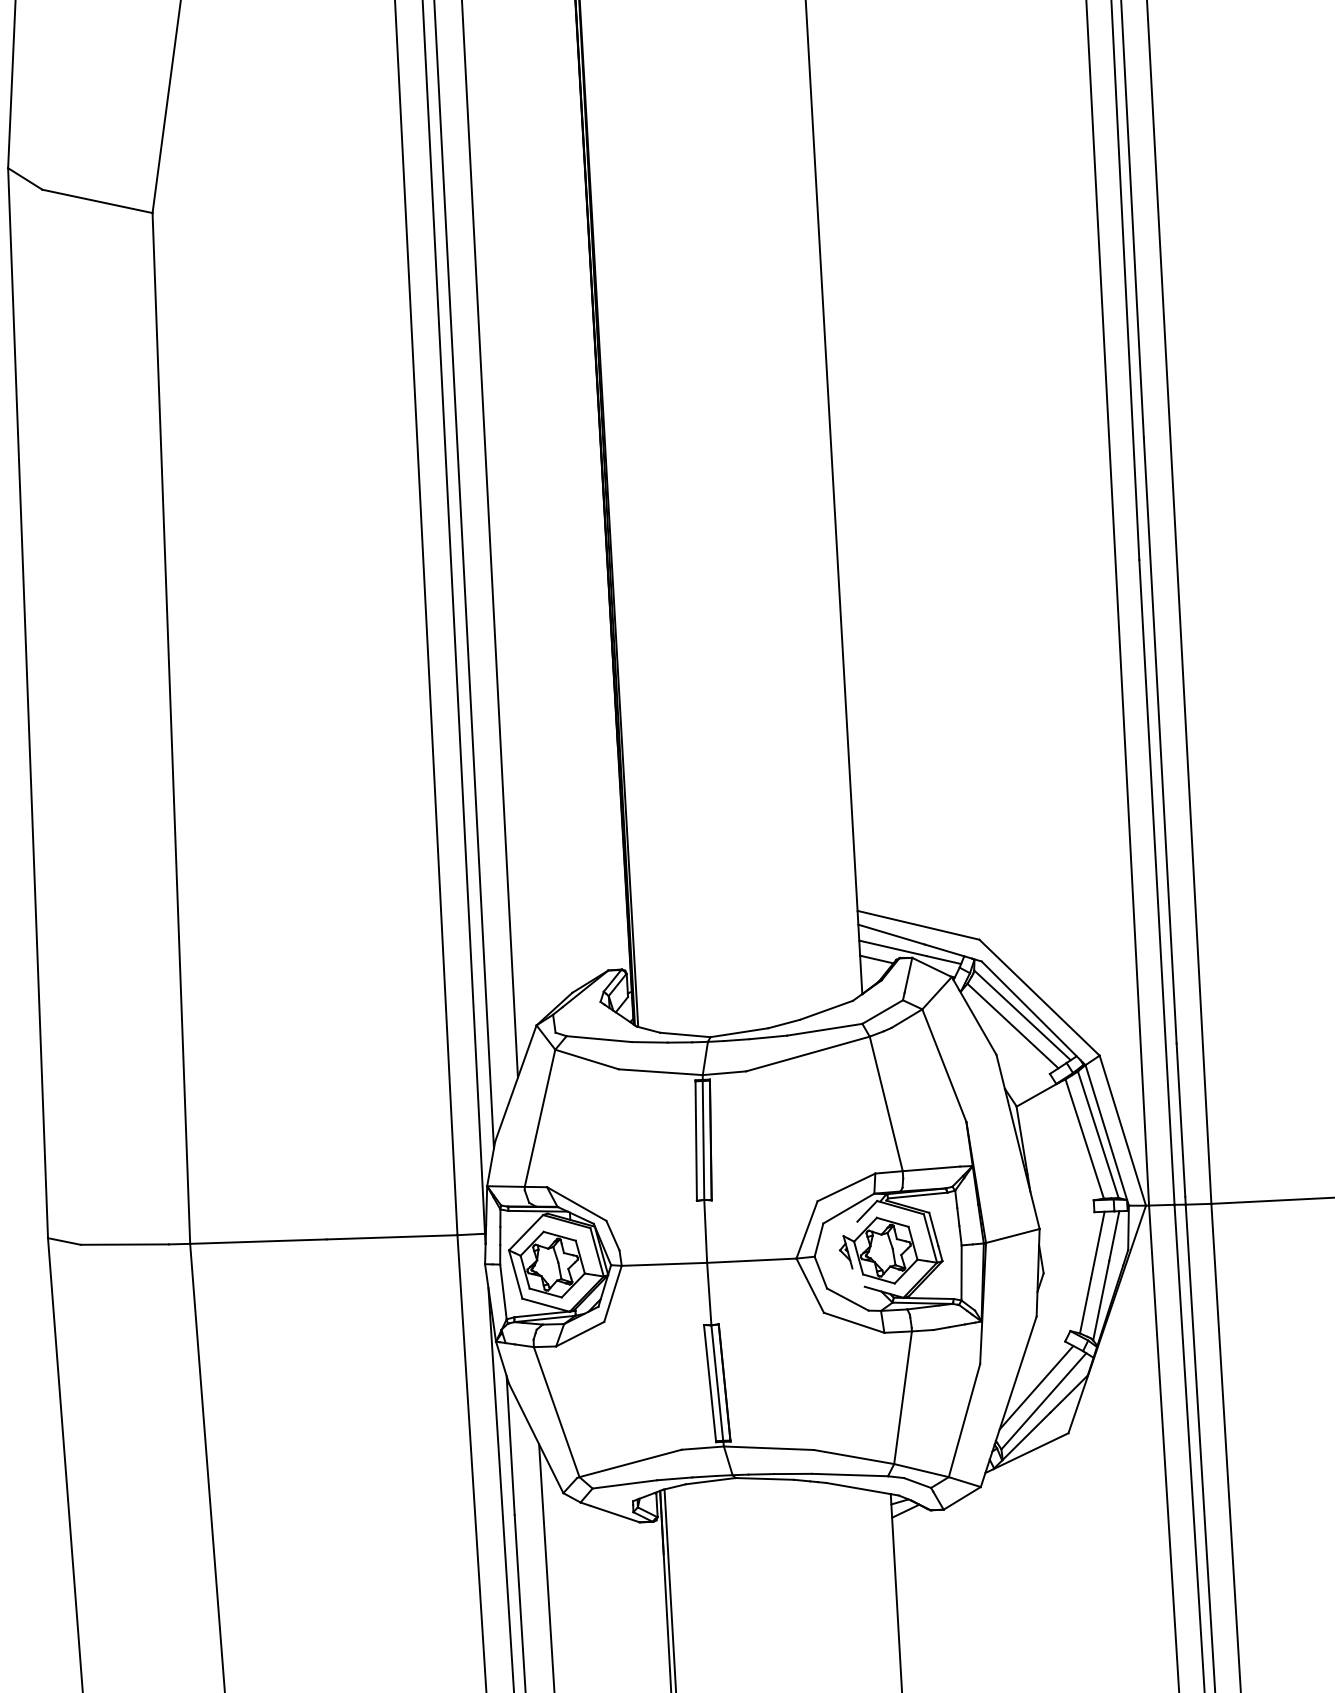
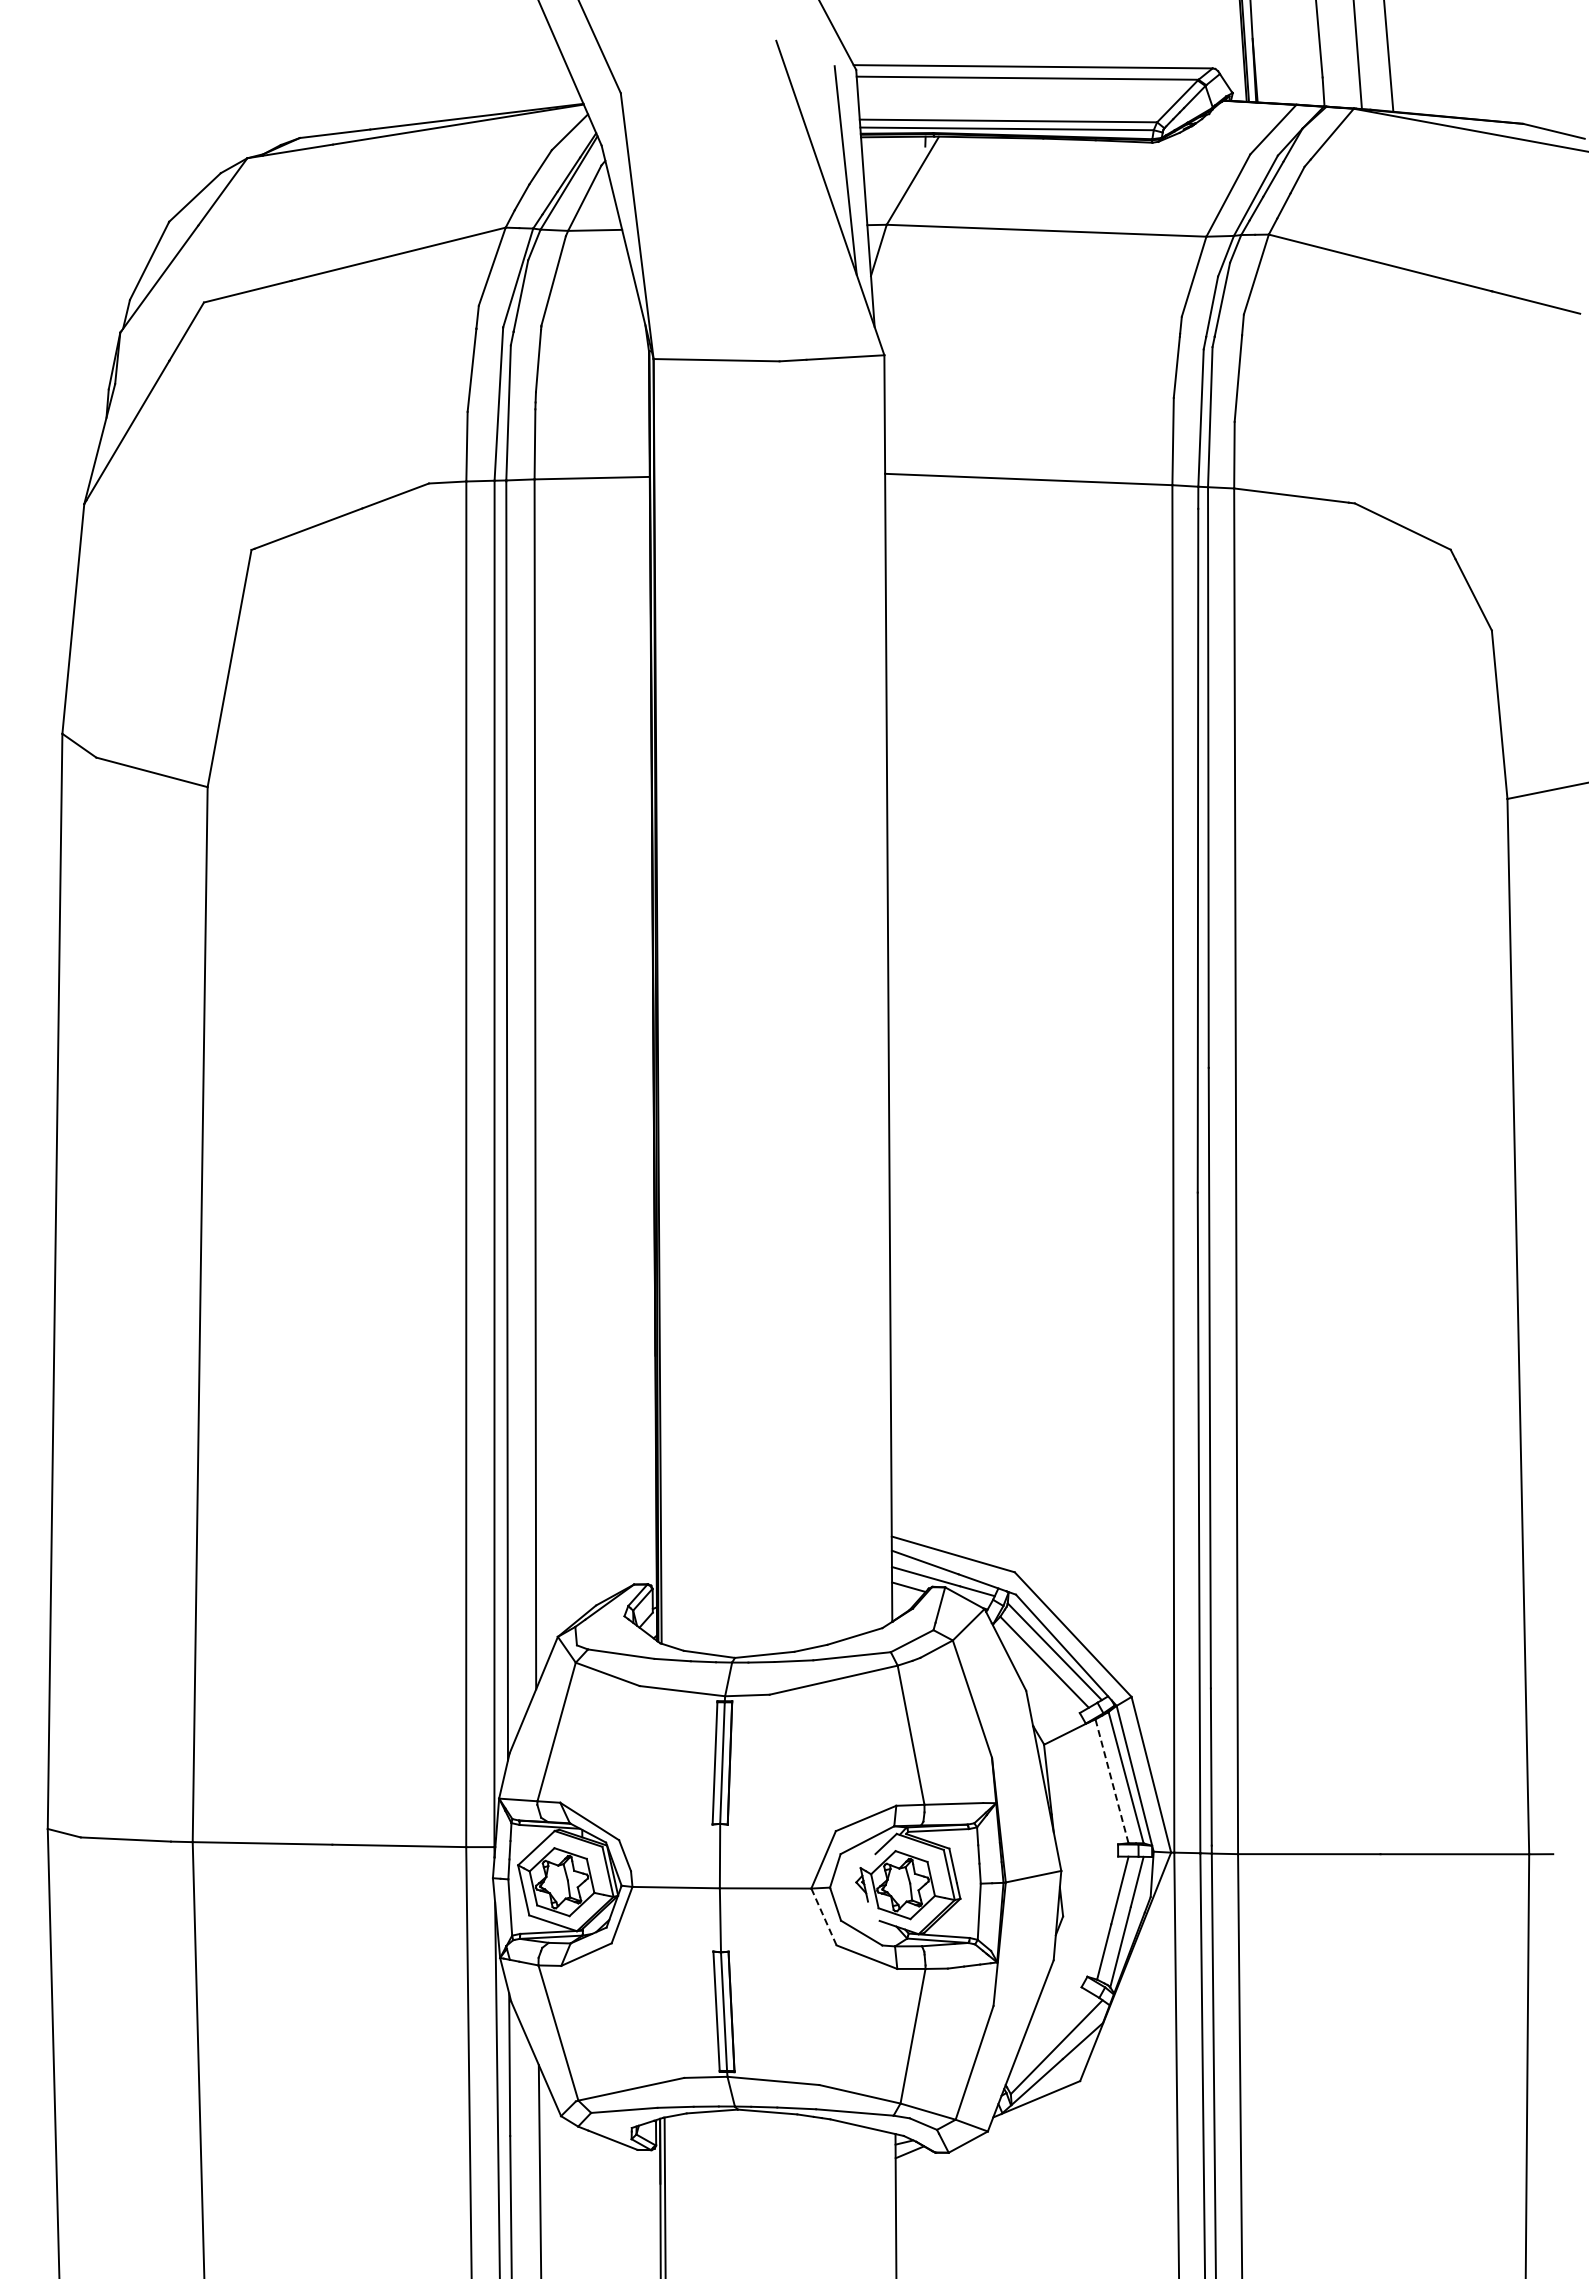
line: (1085, 1139) -> (1112, 1781), solid -> dashed
line: (810, 1286) -> (824, 1917), solid -> dashed
line: (1036, 1387) -> (1049, 2032), removed

